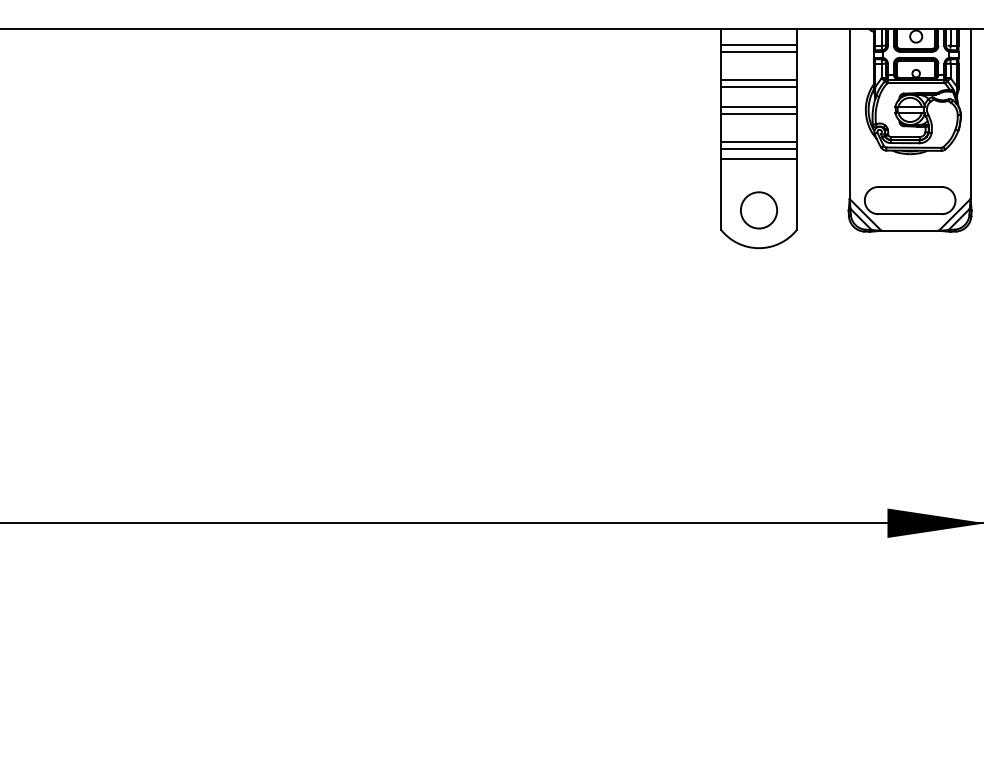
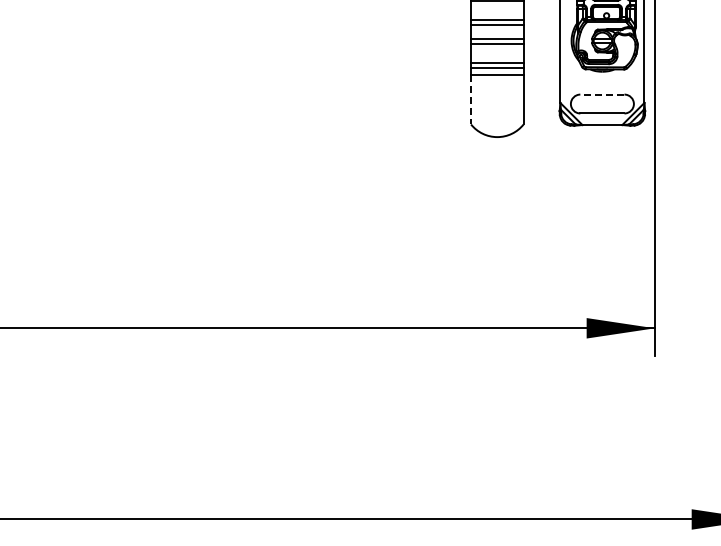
line: (908, 186) -> (601, 94), solid -> dashed
line: (721, 194) -> (471, 99), solid -> dashed
circle: (757, 209) -> (496, 110), removed

